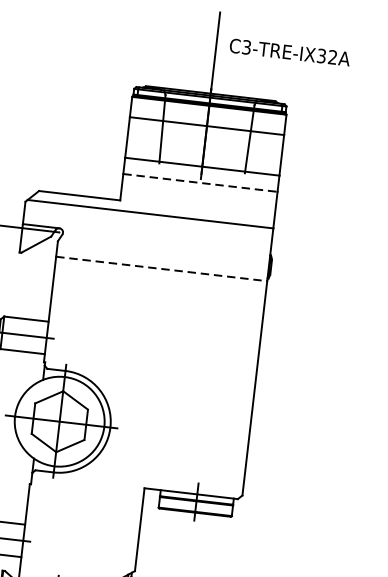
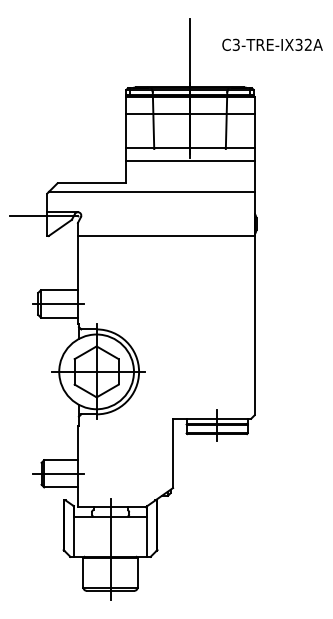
text: (290, 51) -> (272, 44), moved
line: (200, 183) -> (190, 161), dashed -> solid
line: (162, 268) -> (166, 235), dashed -> solid

